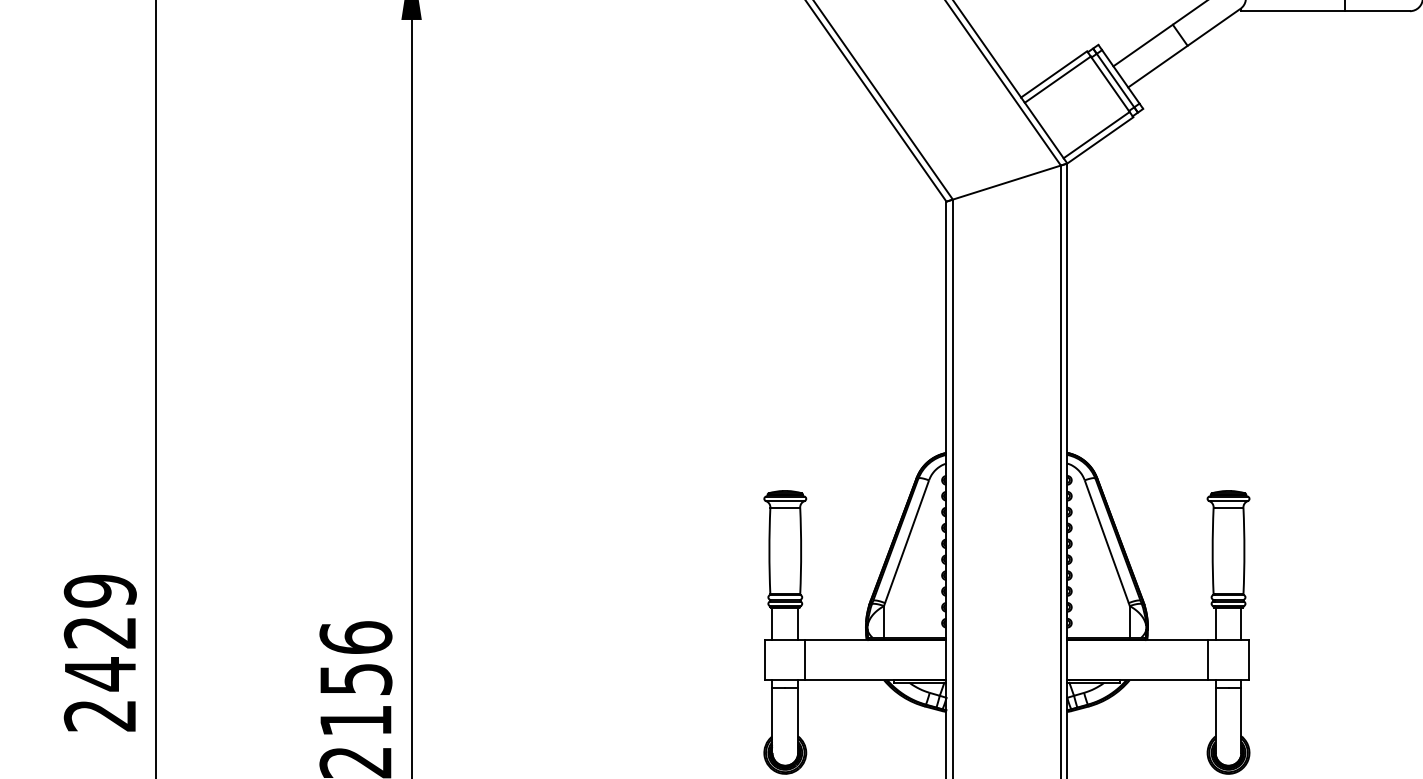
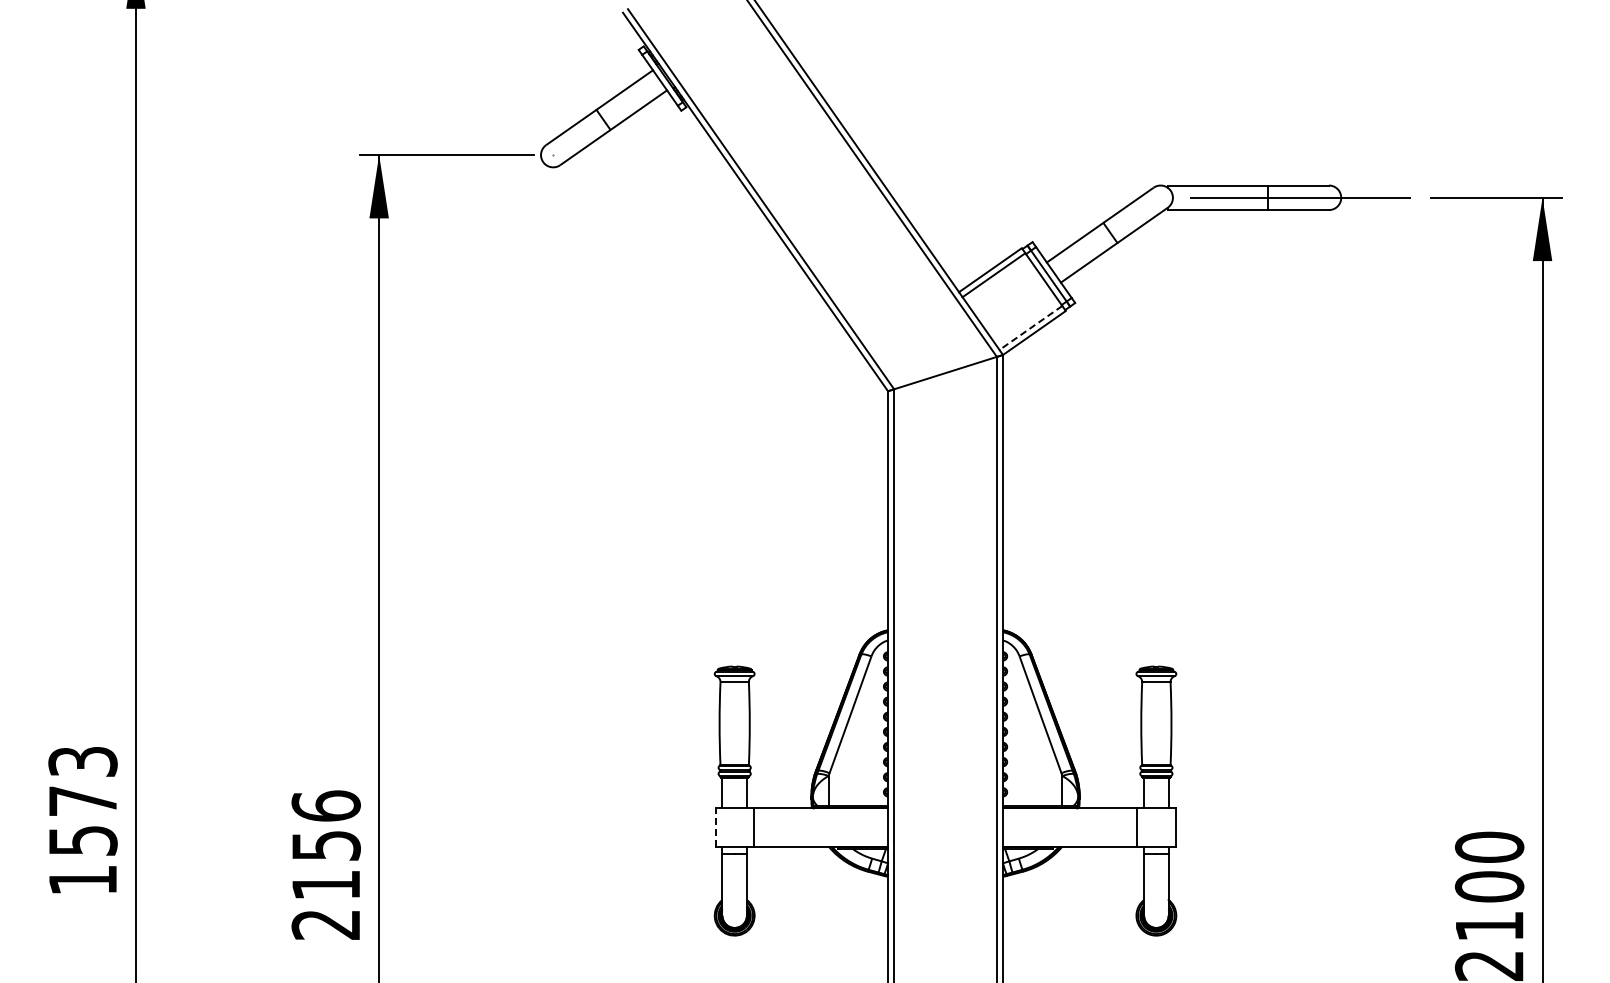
line: (1096, 135) -> (1030, 328), solid -> dashed
text: (99, 652) -> (82, 820), 2429 -> 1573
line: (765, 660) -> (715, 827), solid -> dashed

